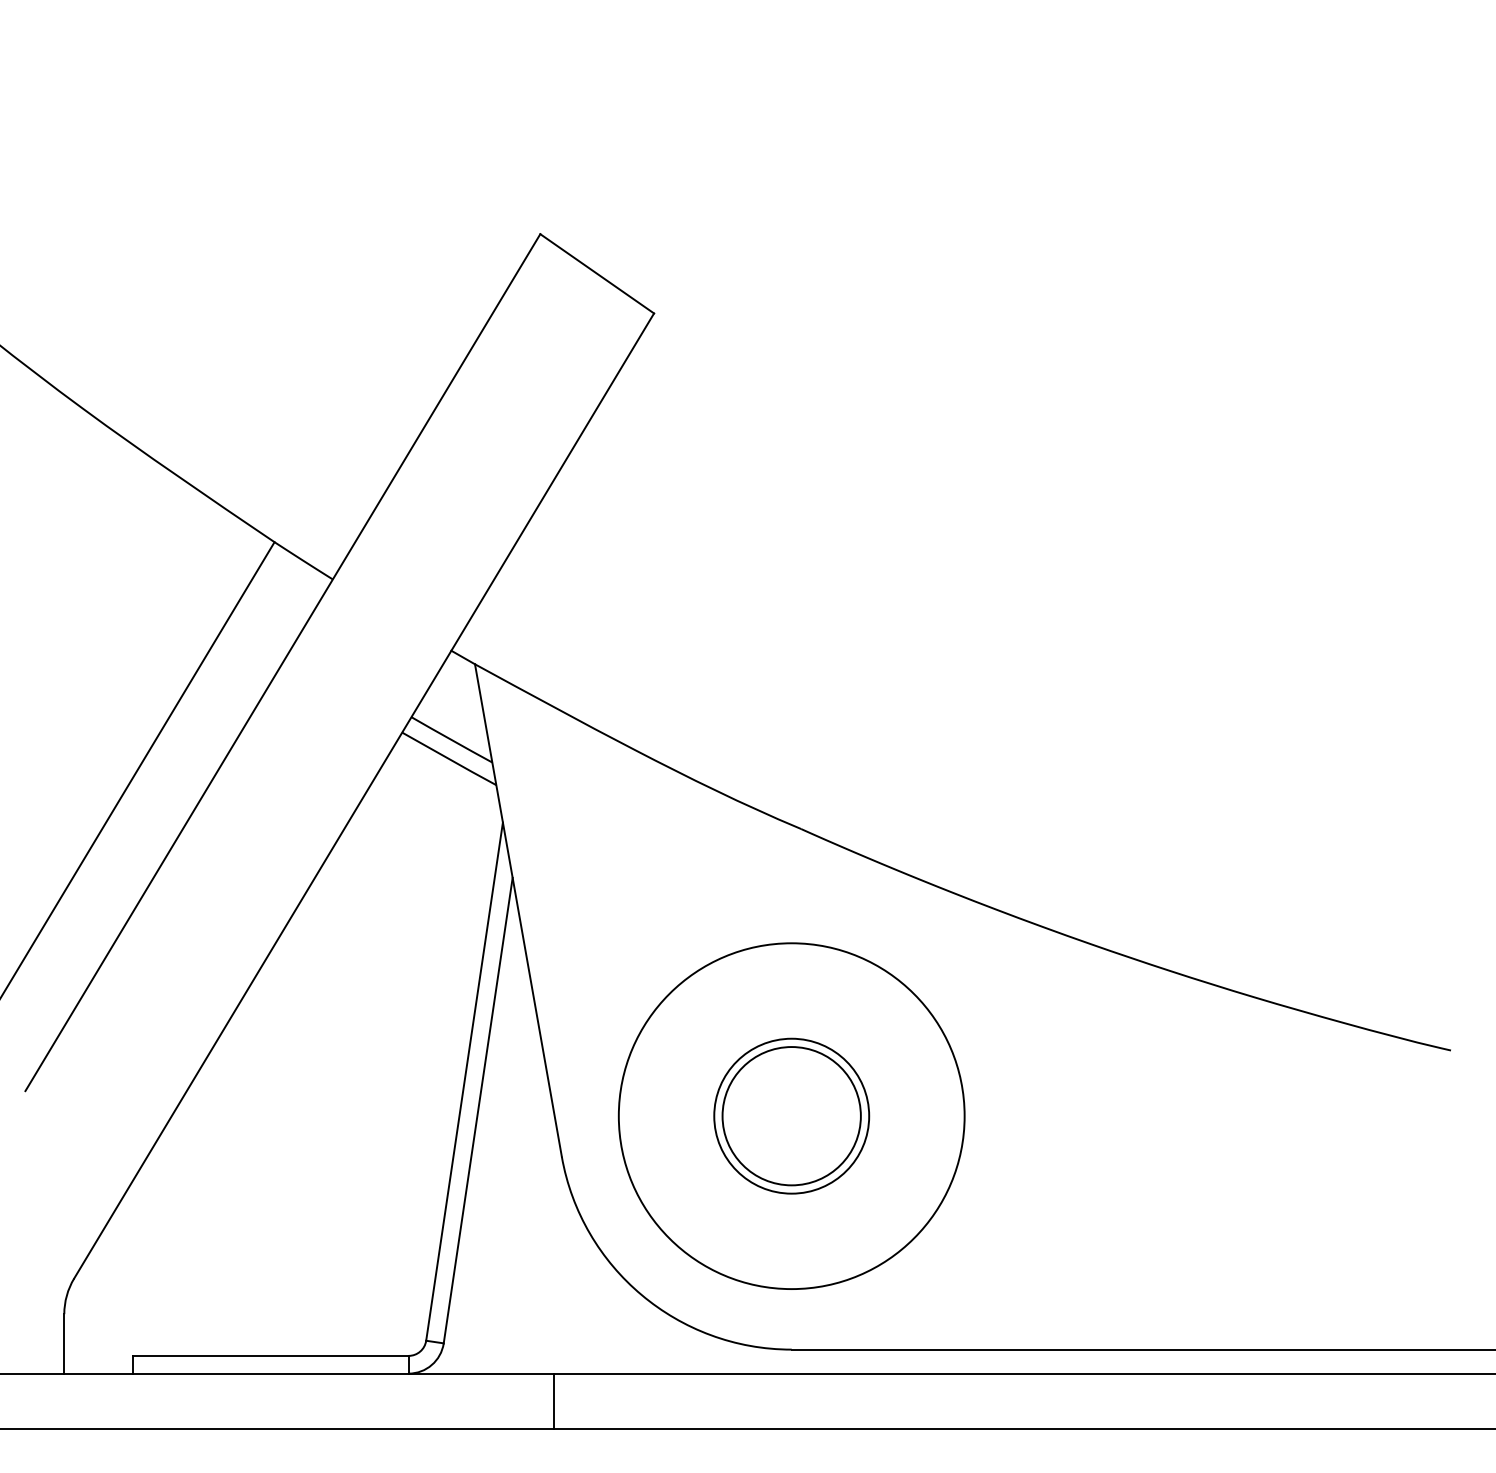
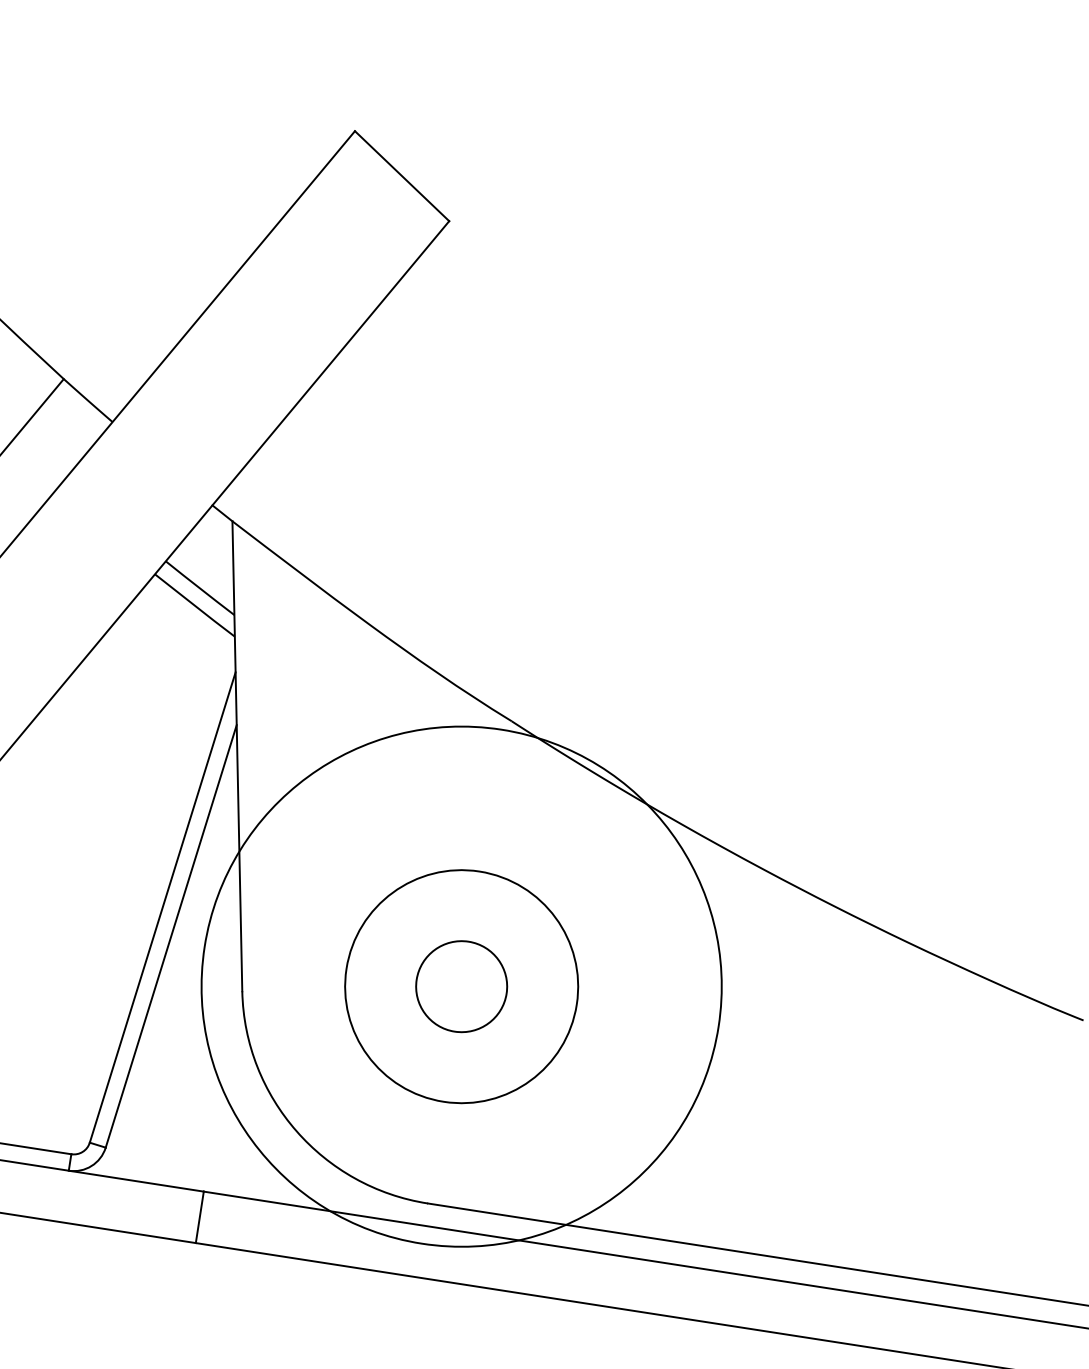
circle: (791, 1115) -> (461, 985), size x1.6
circle: (791, 1116) -> (461, 986), size x0.7
circle: (791, 1116) -> (461, 986), size x1.6

